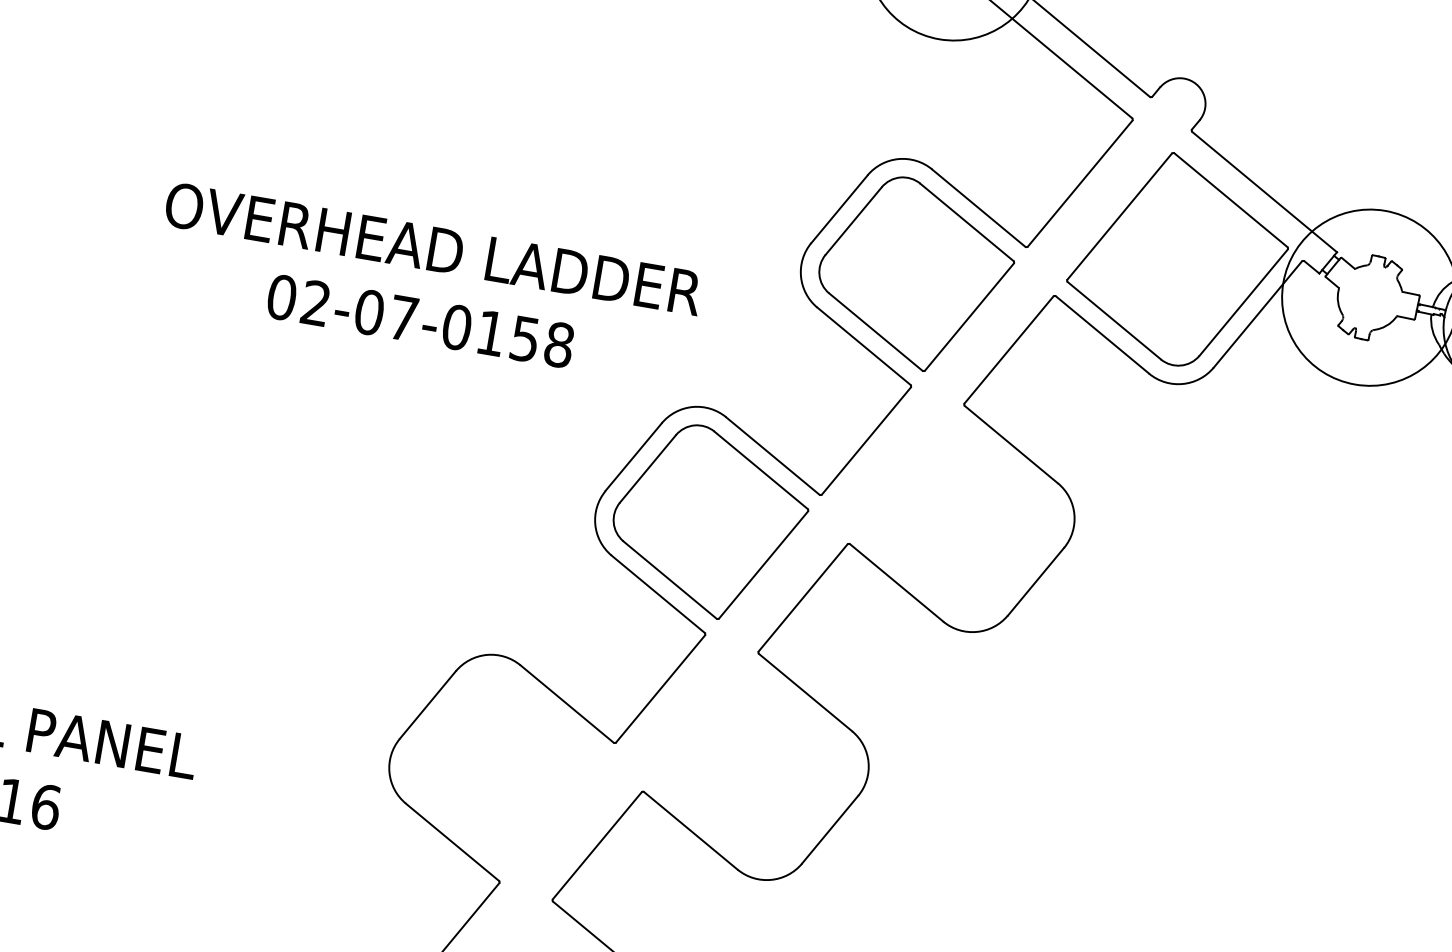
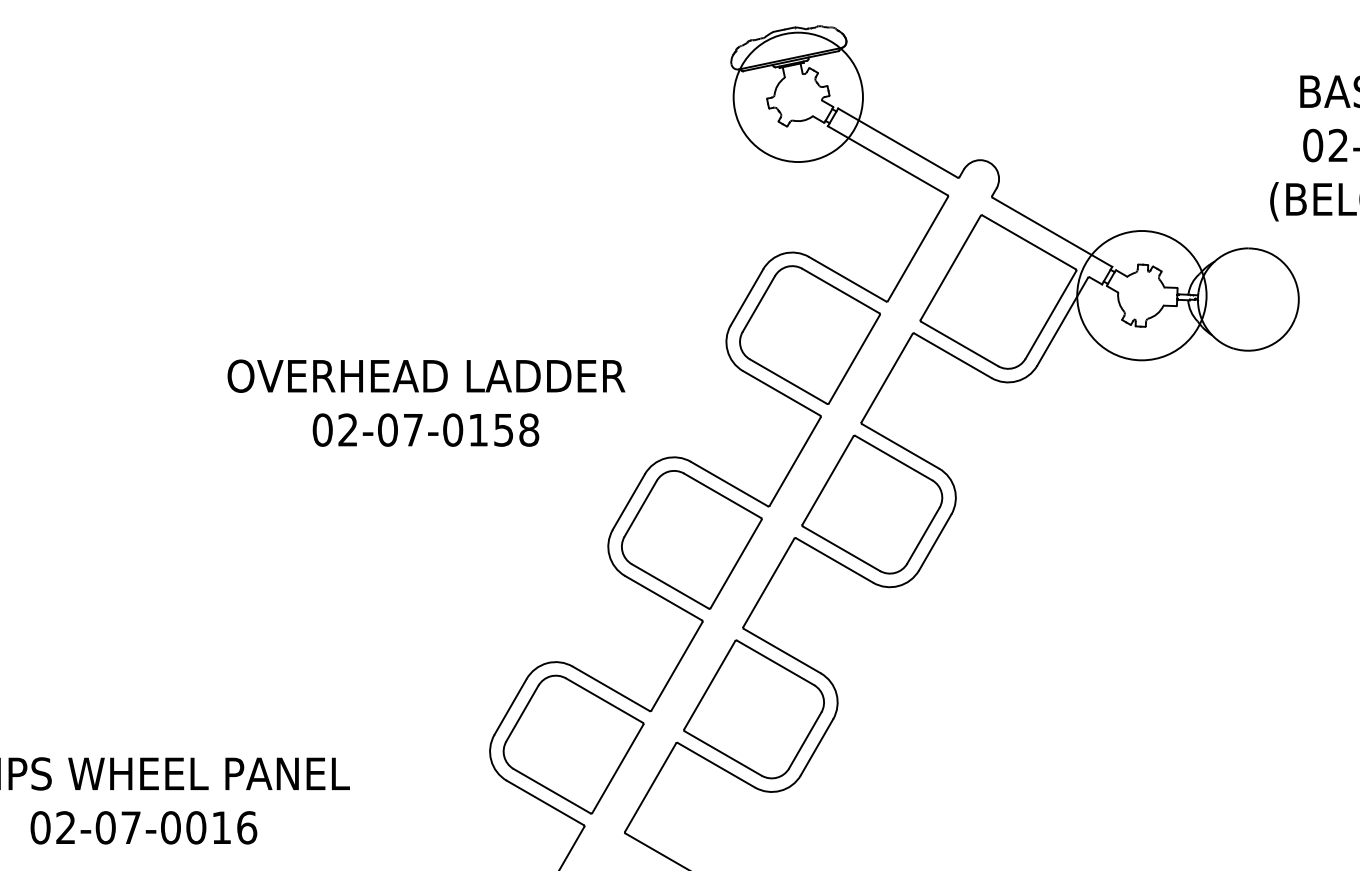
text: (427, 284) -> (426, 402), moved
part: (960, 516) -> (872, 504), added
part: (753, 764) -> (753, 709), added
part: (503, 770) -> (573, 744), added

